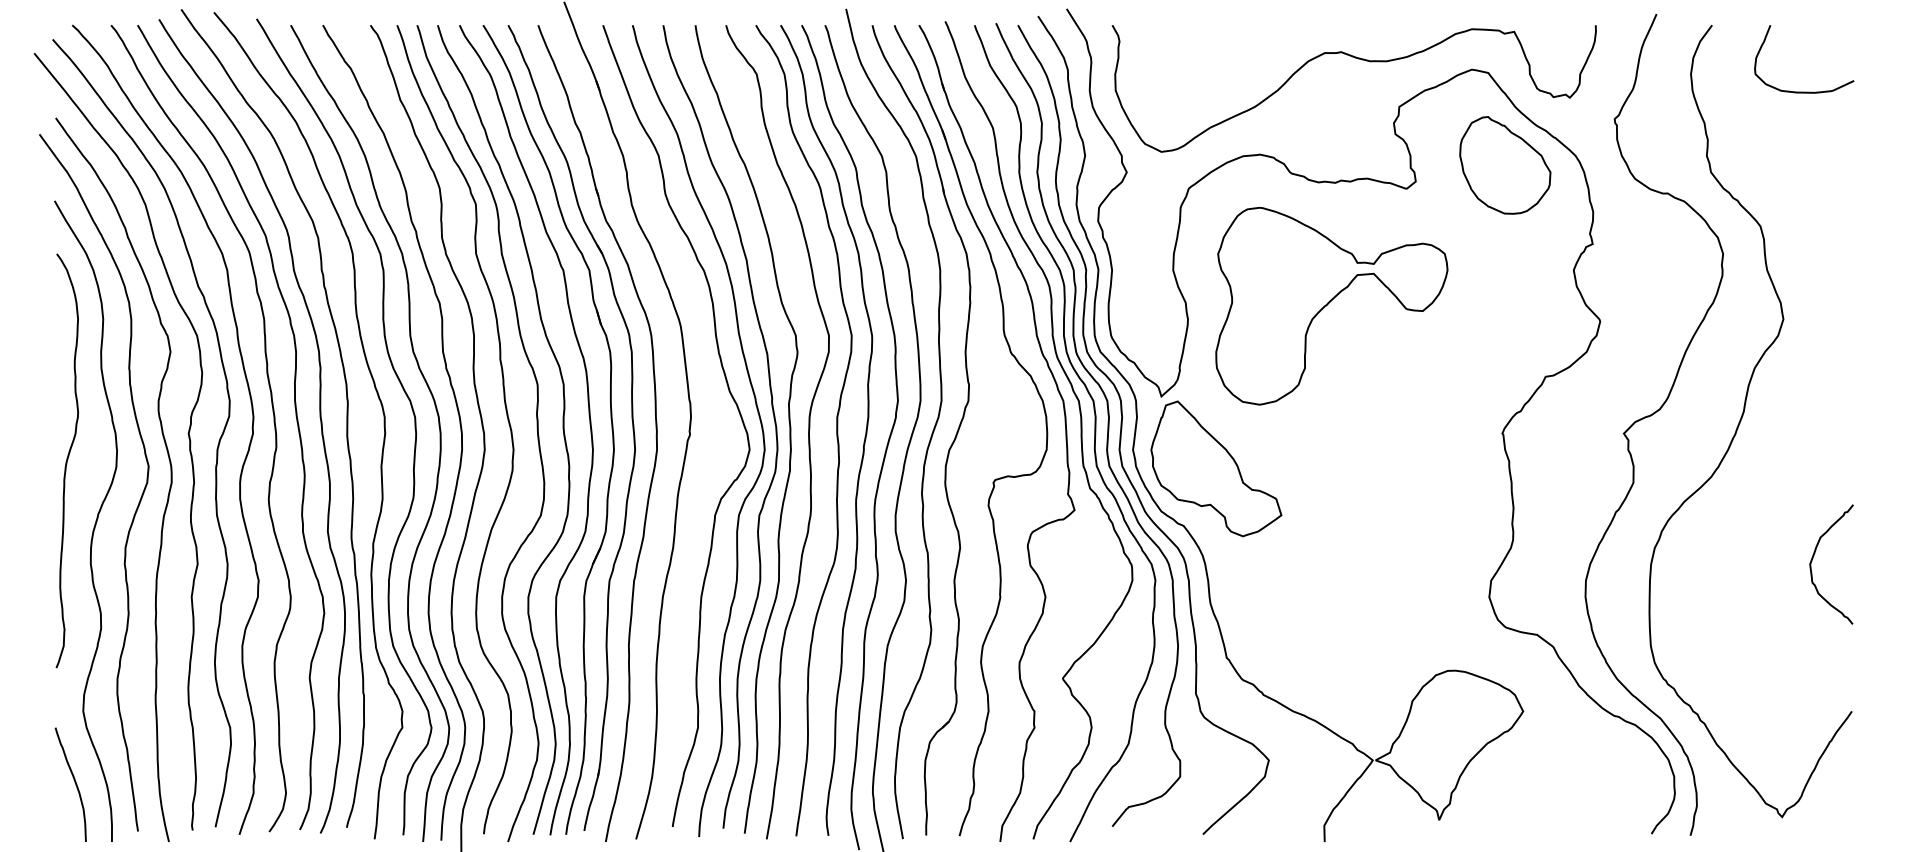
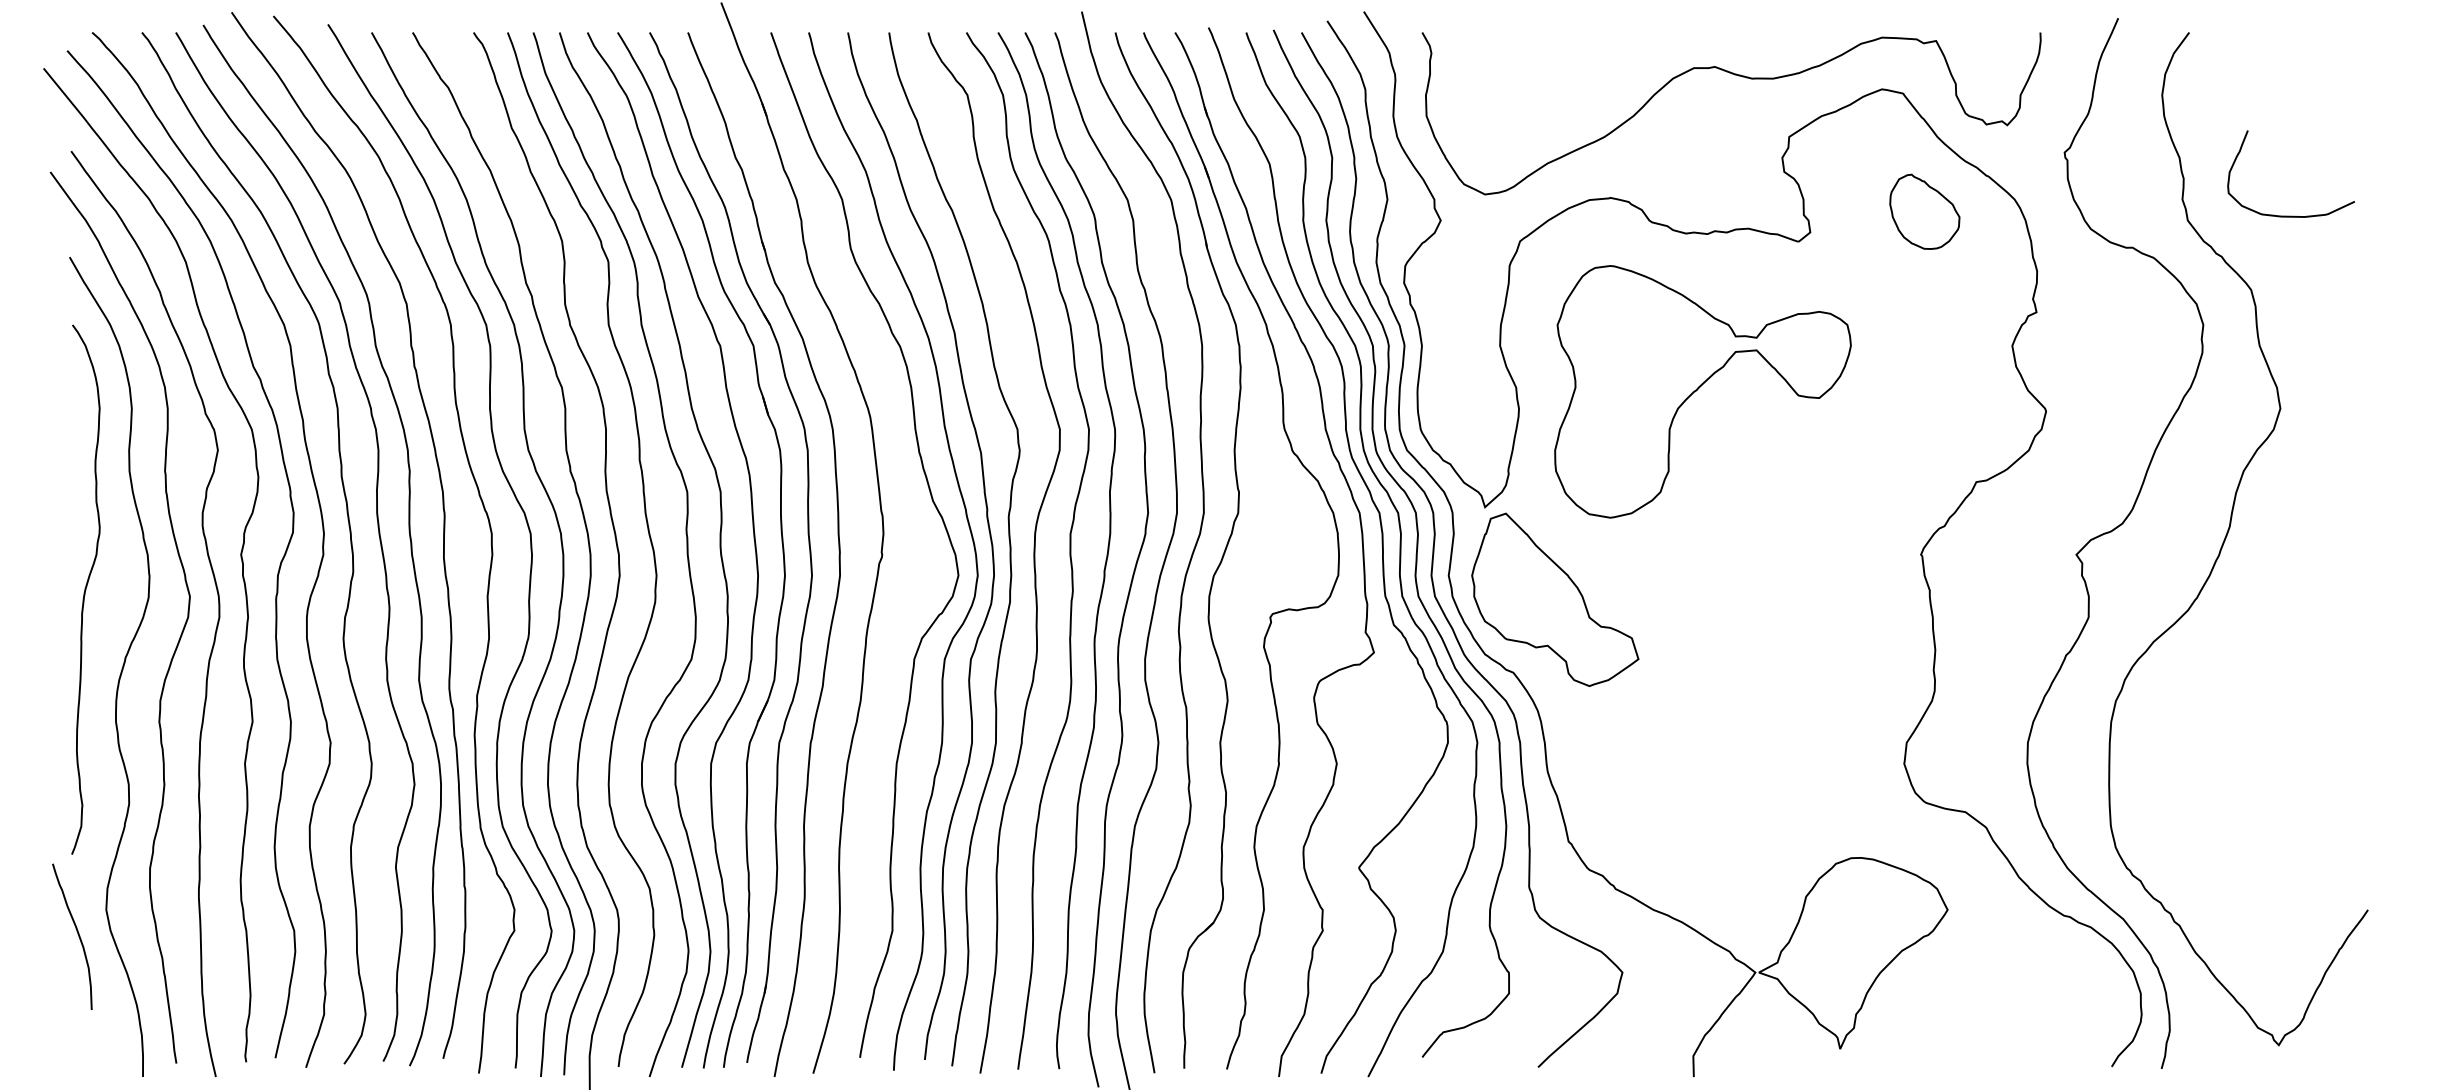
curve: (1804, 91) -> (2291, 215), moved
part: (1505, 165) -> (1924, 211), size x0.6
curve: (1813, 556) -> (2319, 712), removed
curve: (74, 782) -> (77, 934), moved

